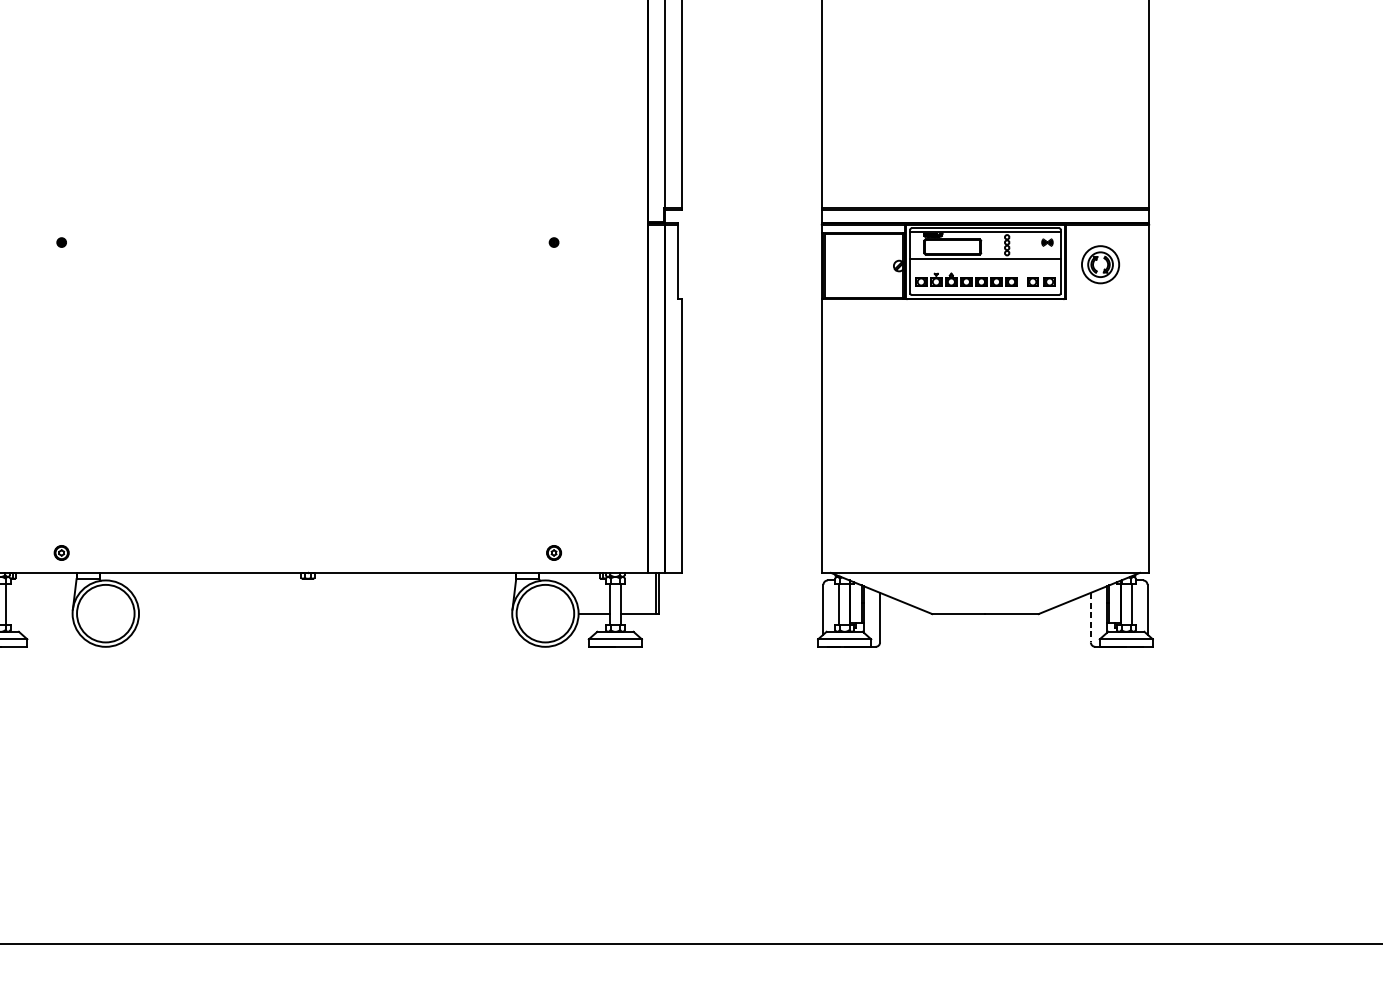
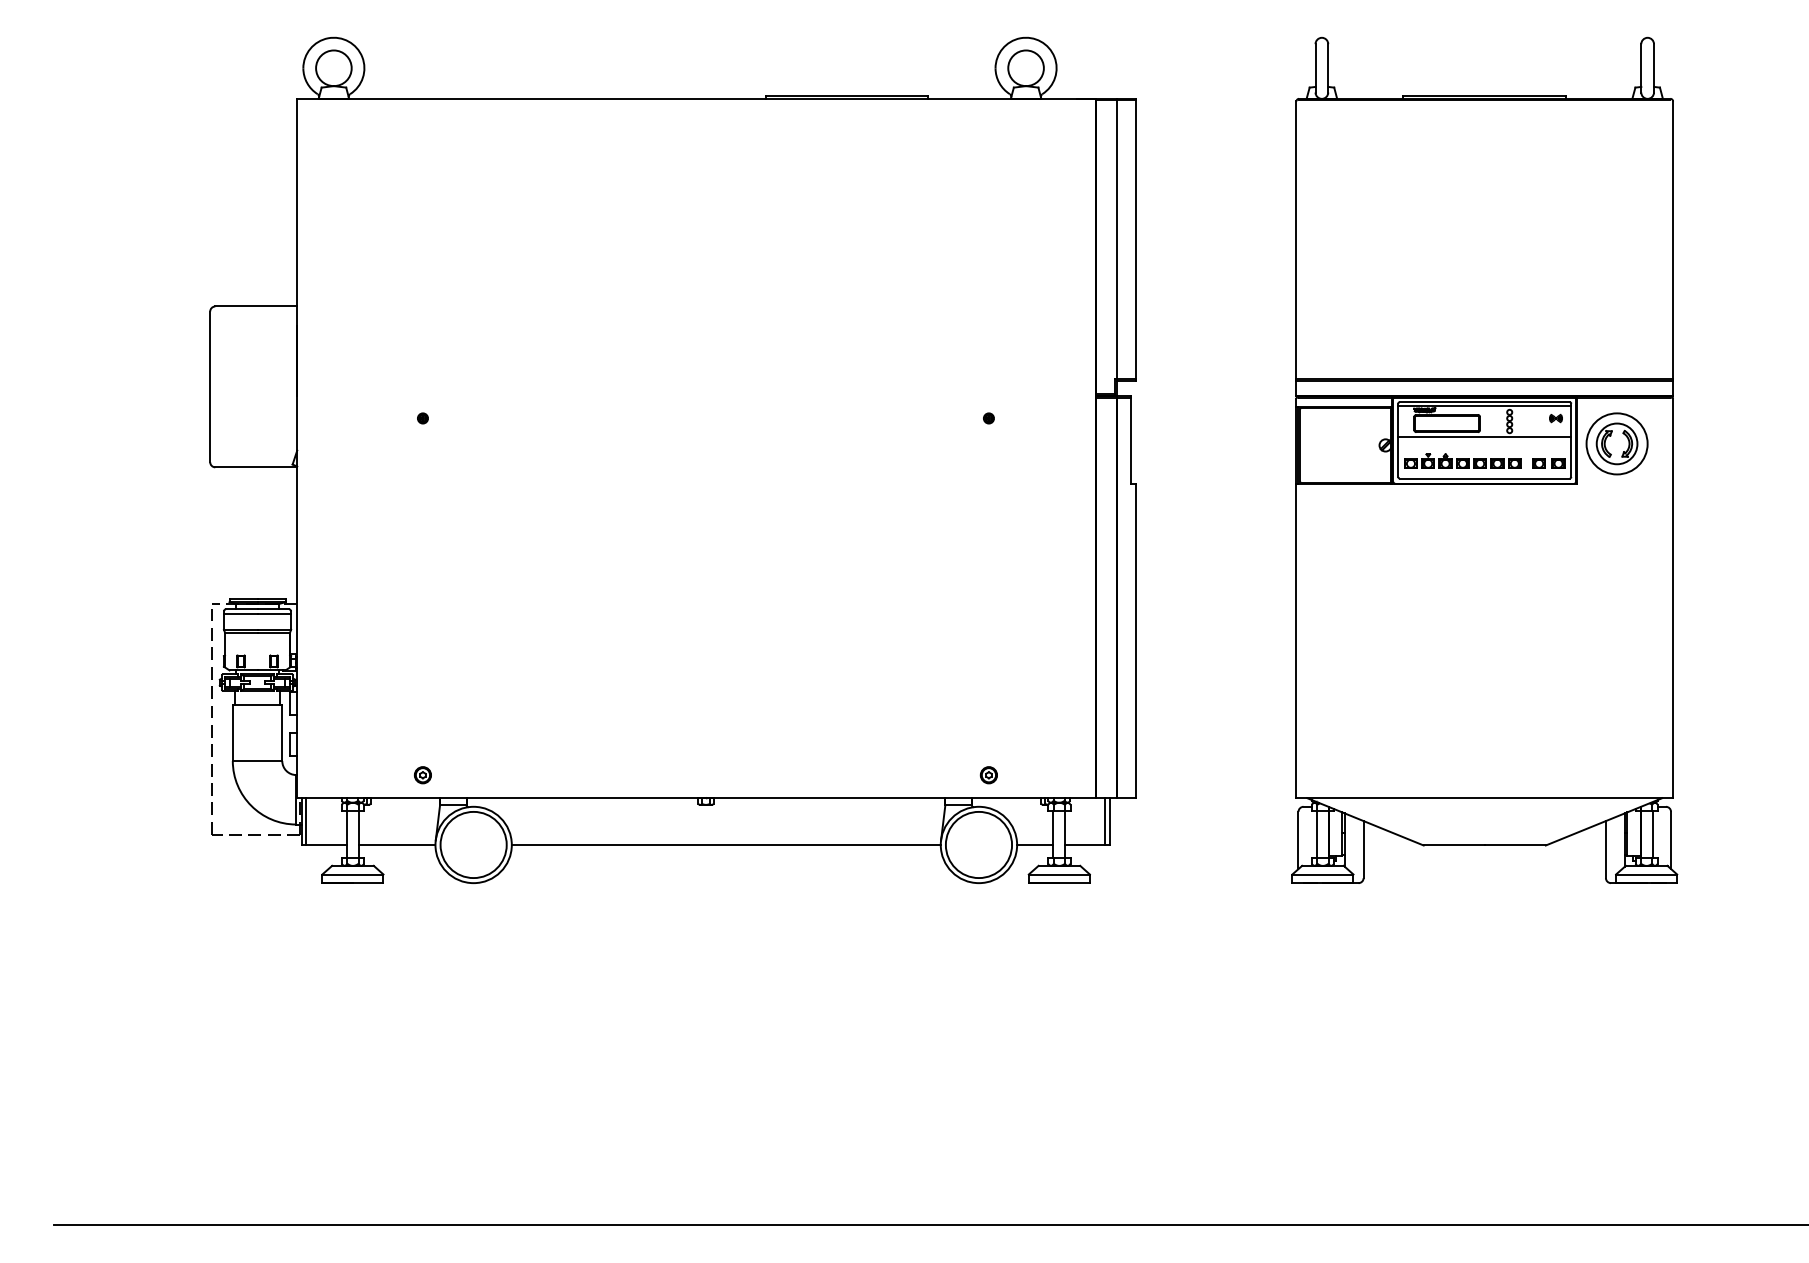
part: (1100, 264) -> (1616, 443), size x1.43
line: (39, 614) -> (397, 845), added
line: (324, 614) -> (725, 845), added
line: (1090, 618) -> (1605, 850), dashed -> solid

